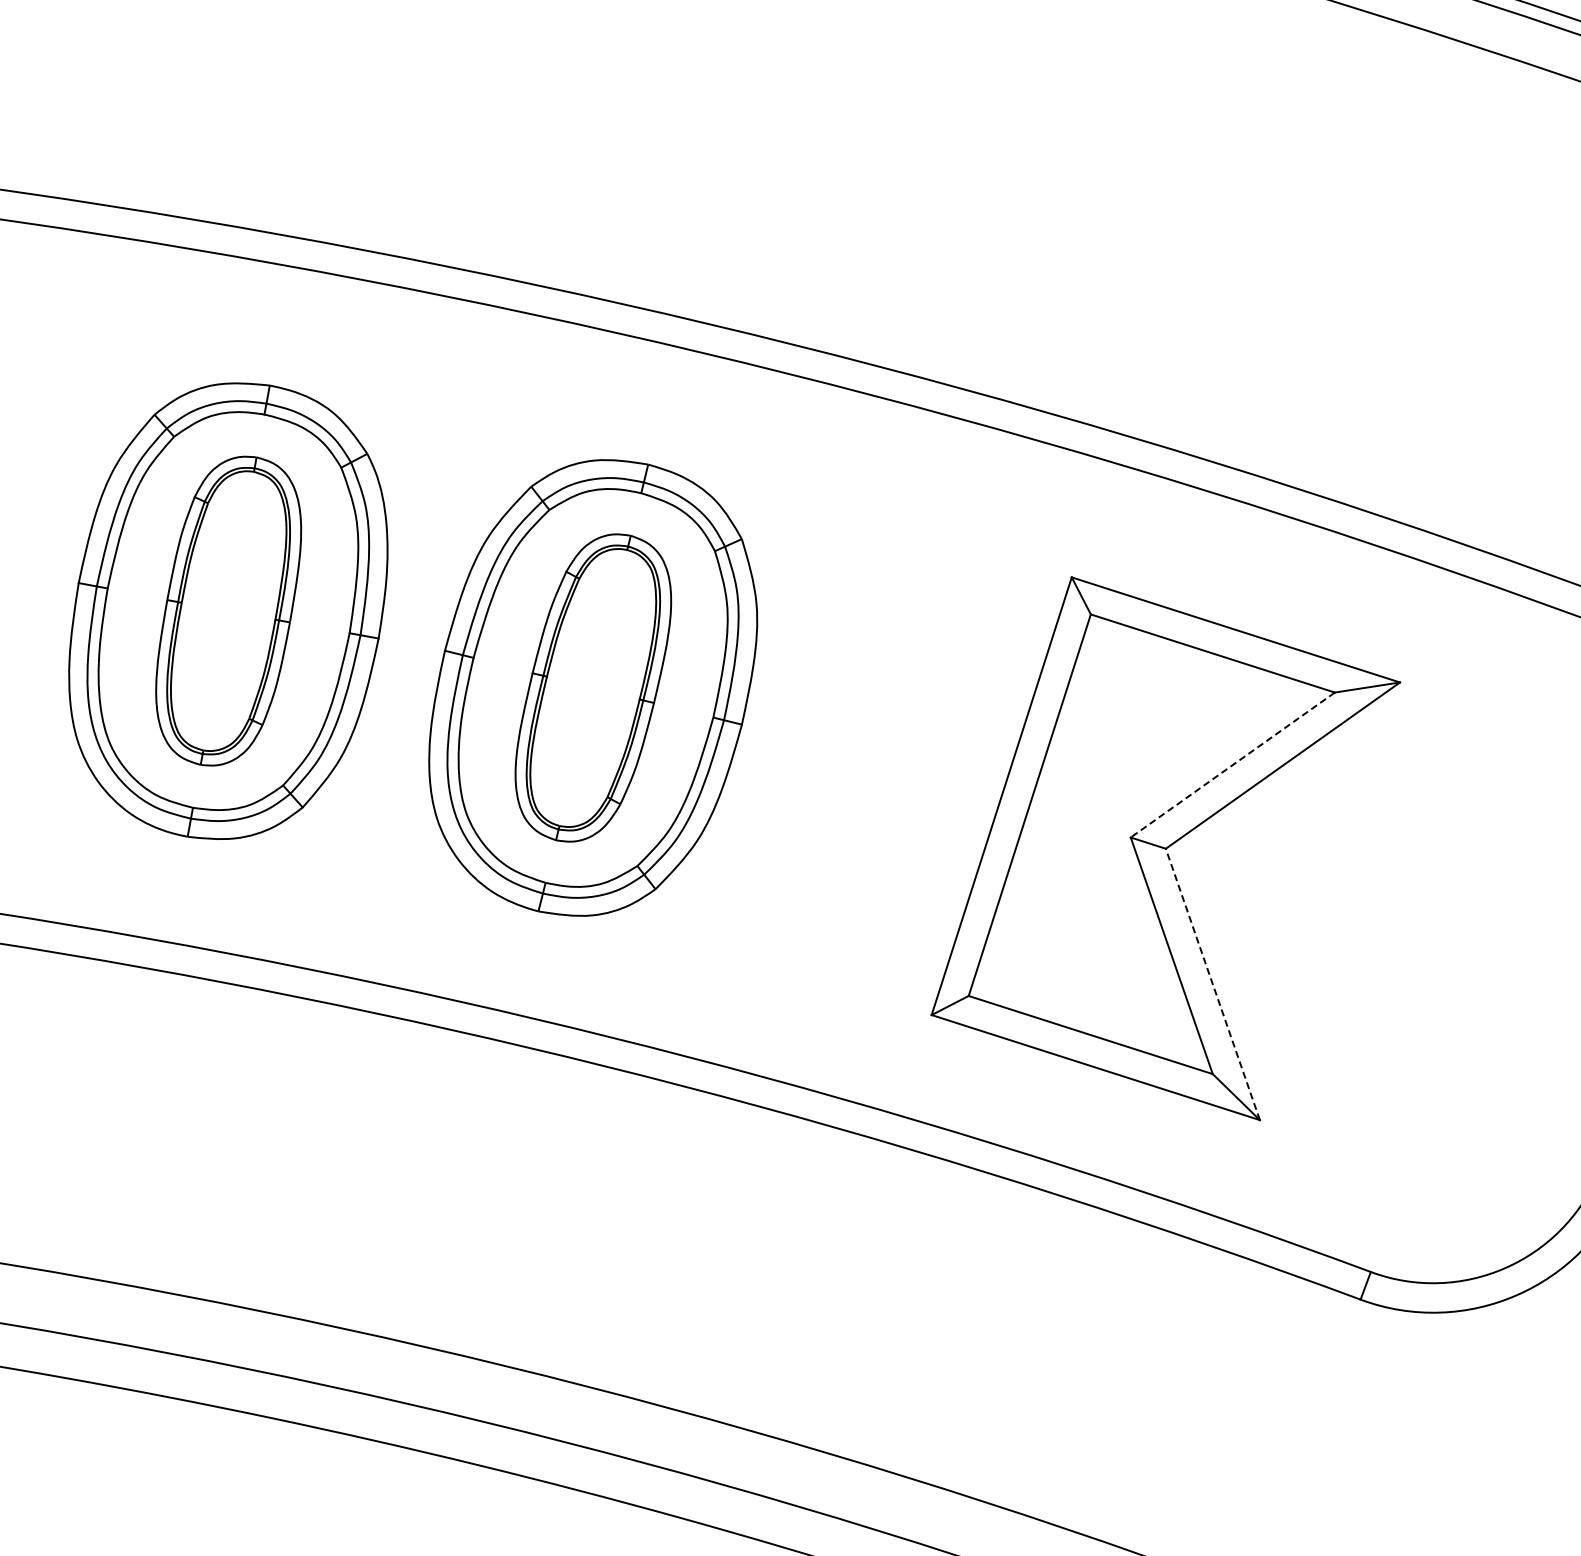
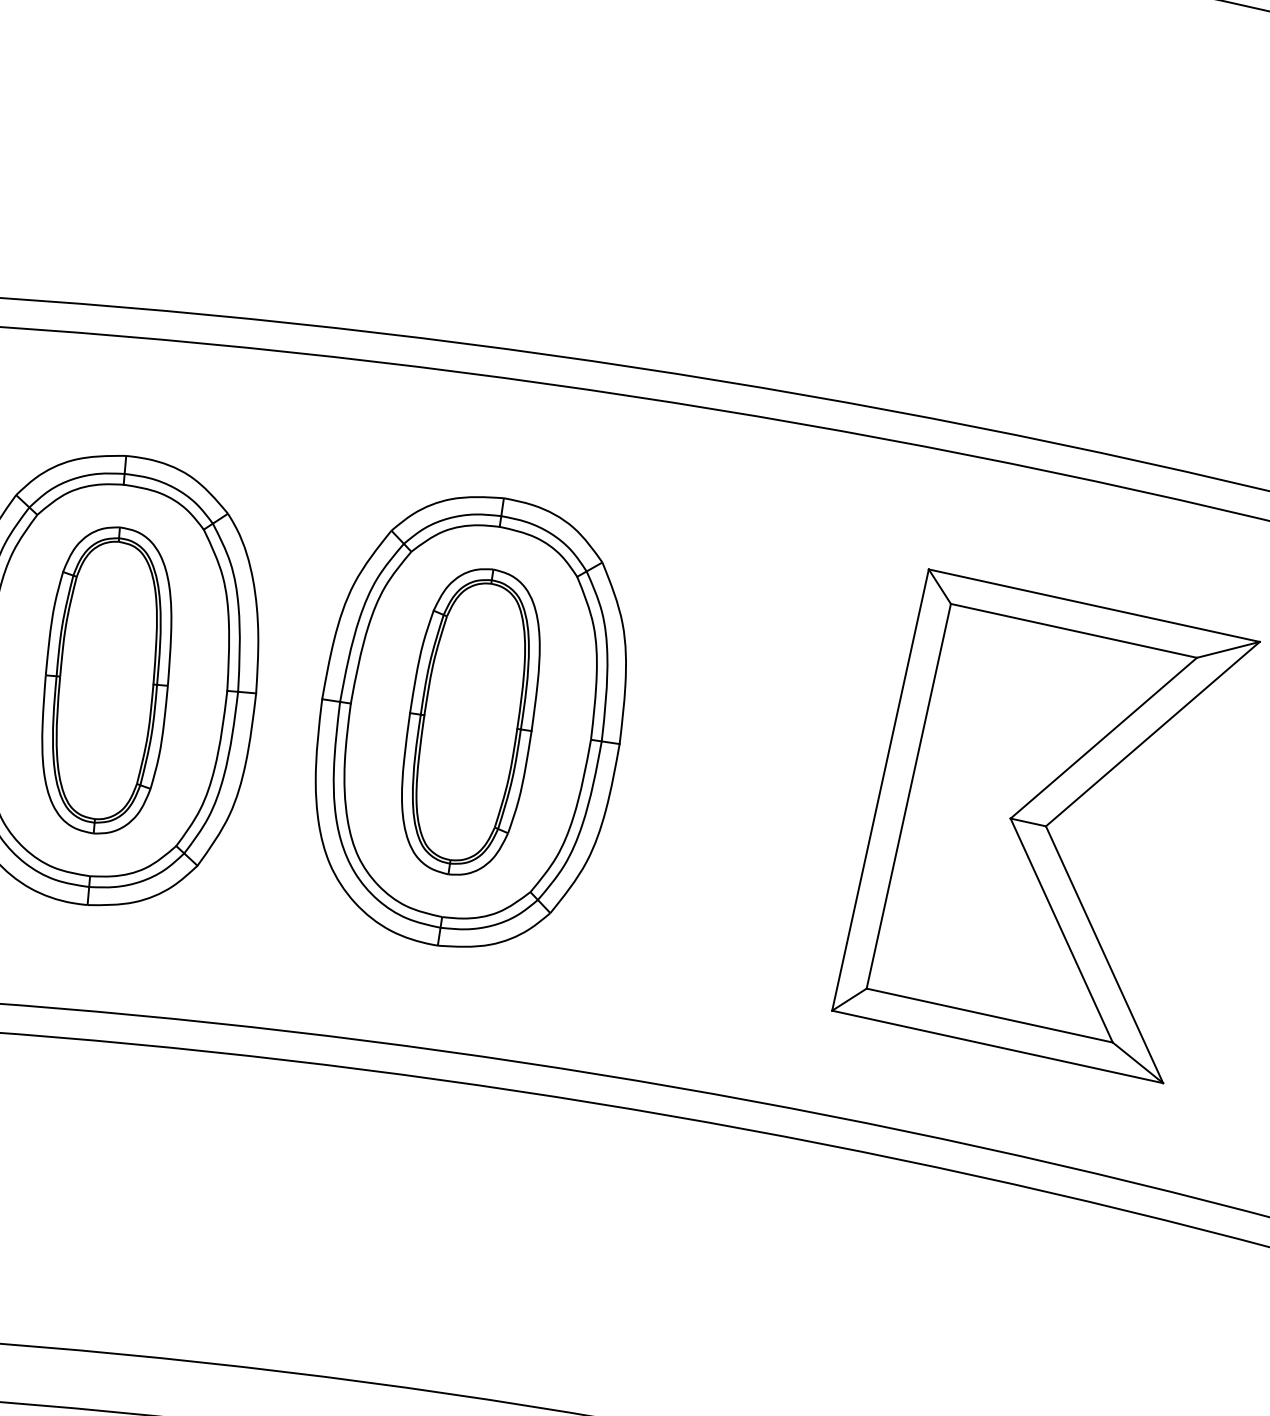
line: (1232, 765) -> (1103, 738), dashed -> solid
line: (1212, 984) -> (1104, 954), dashed -> solid

